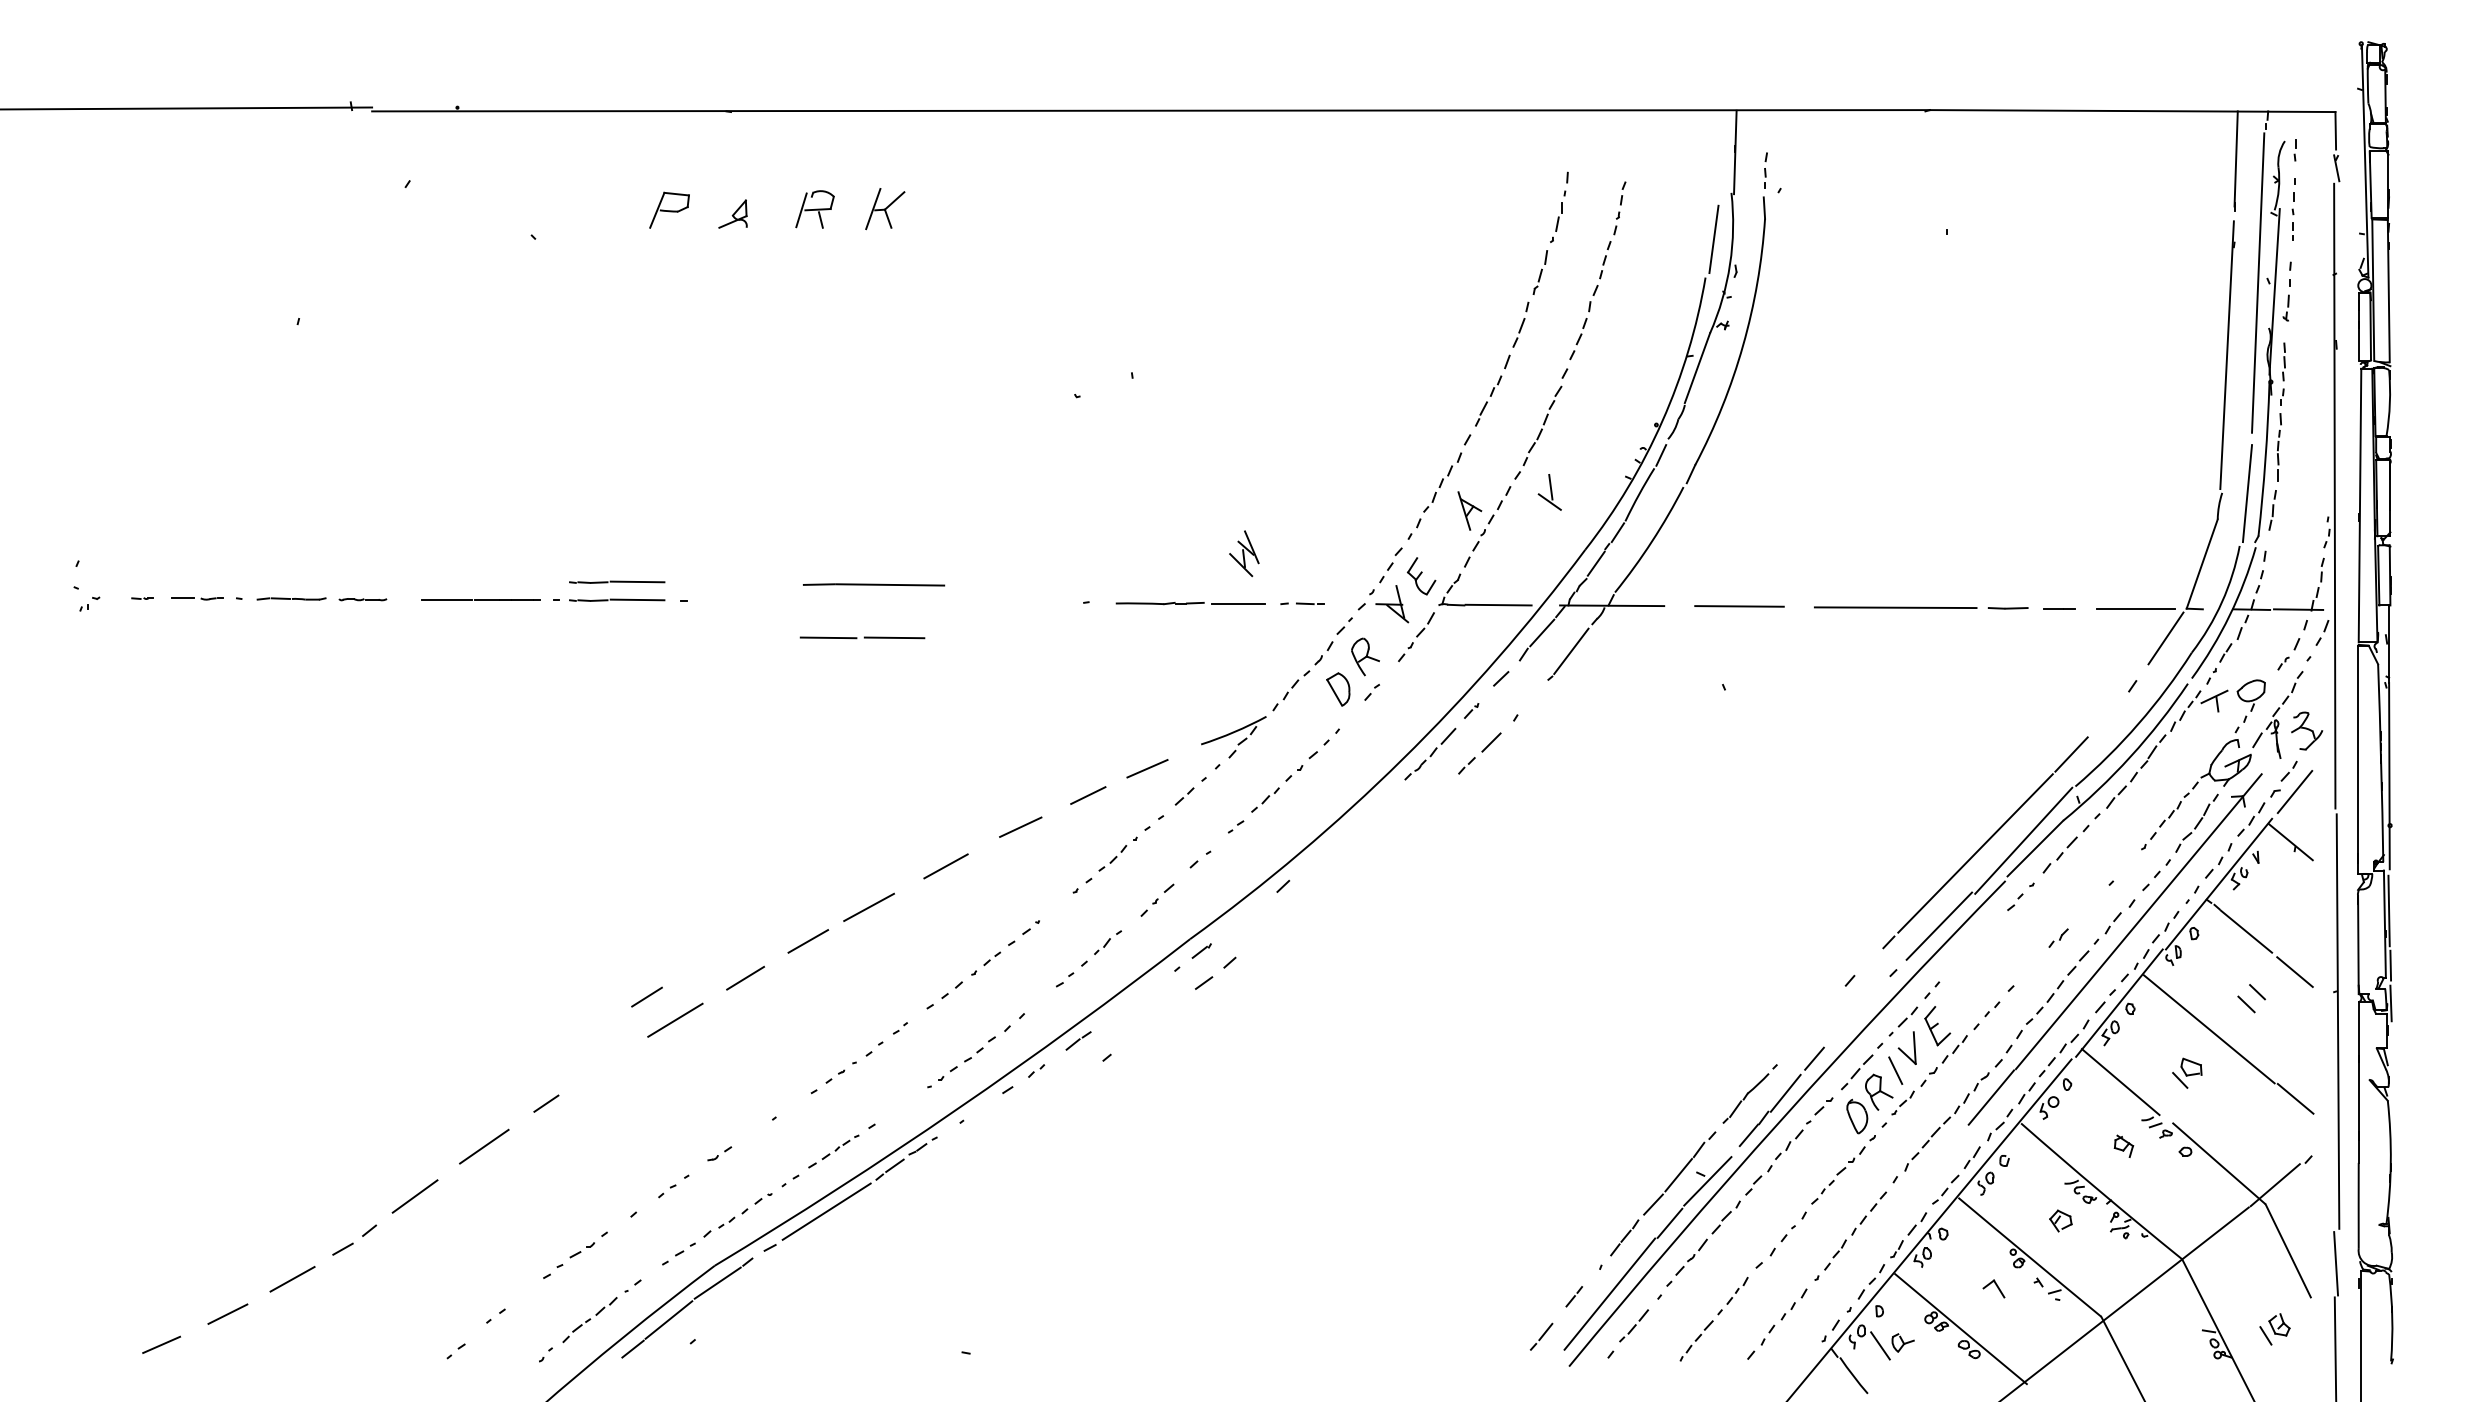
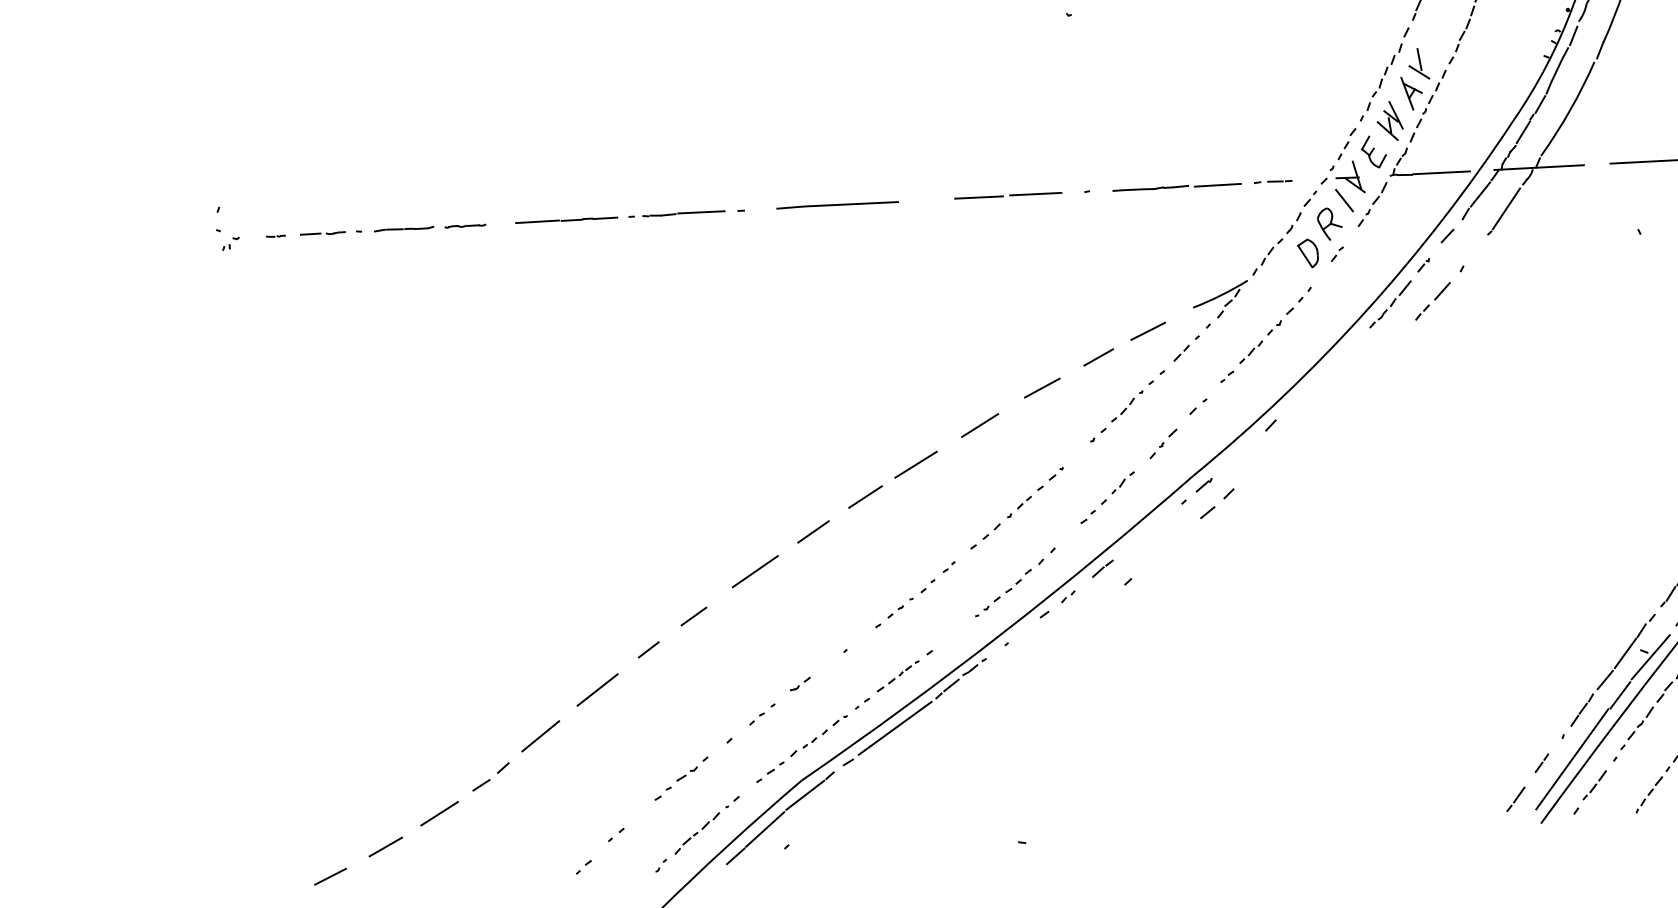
part: (1549, 492) -> (1418, 64), moved
part: (1244, 553) -> (1390, 121), moved
line: (617, 581) -> (683, 197), removed
line: (874, 584) -> (838, 204), moved
line: (1384, 630) -> (1344, 200), added
part: (862, 637) -> (1008, 195), moved
line: (646, 996) -> (693, 616), moved

